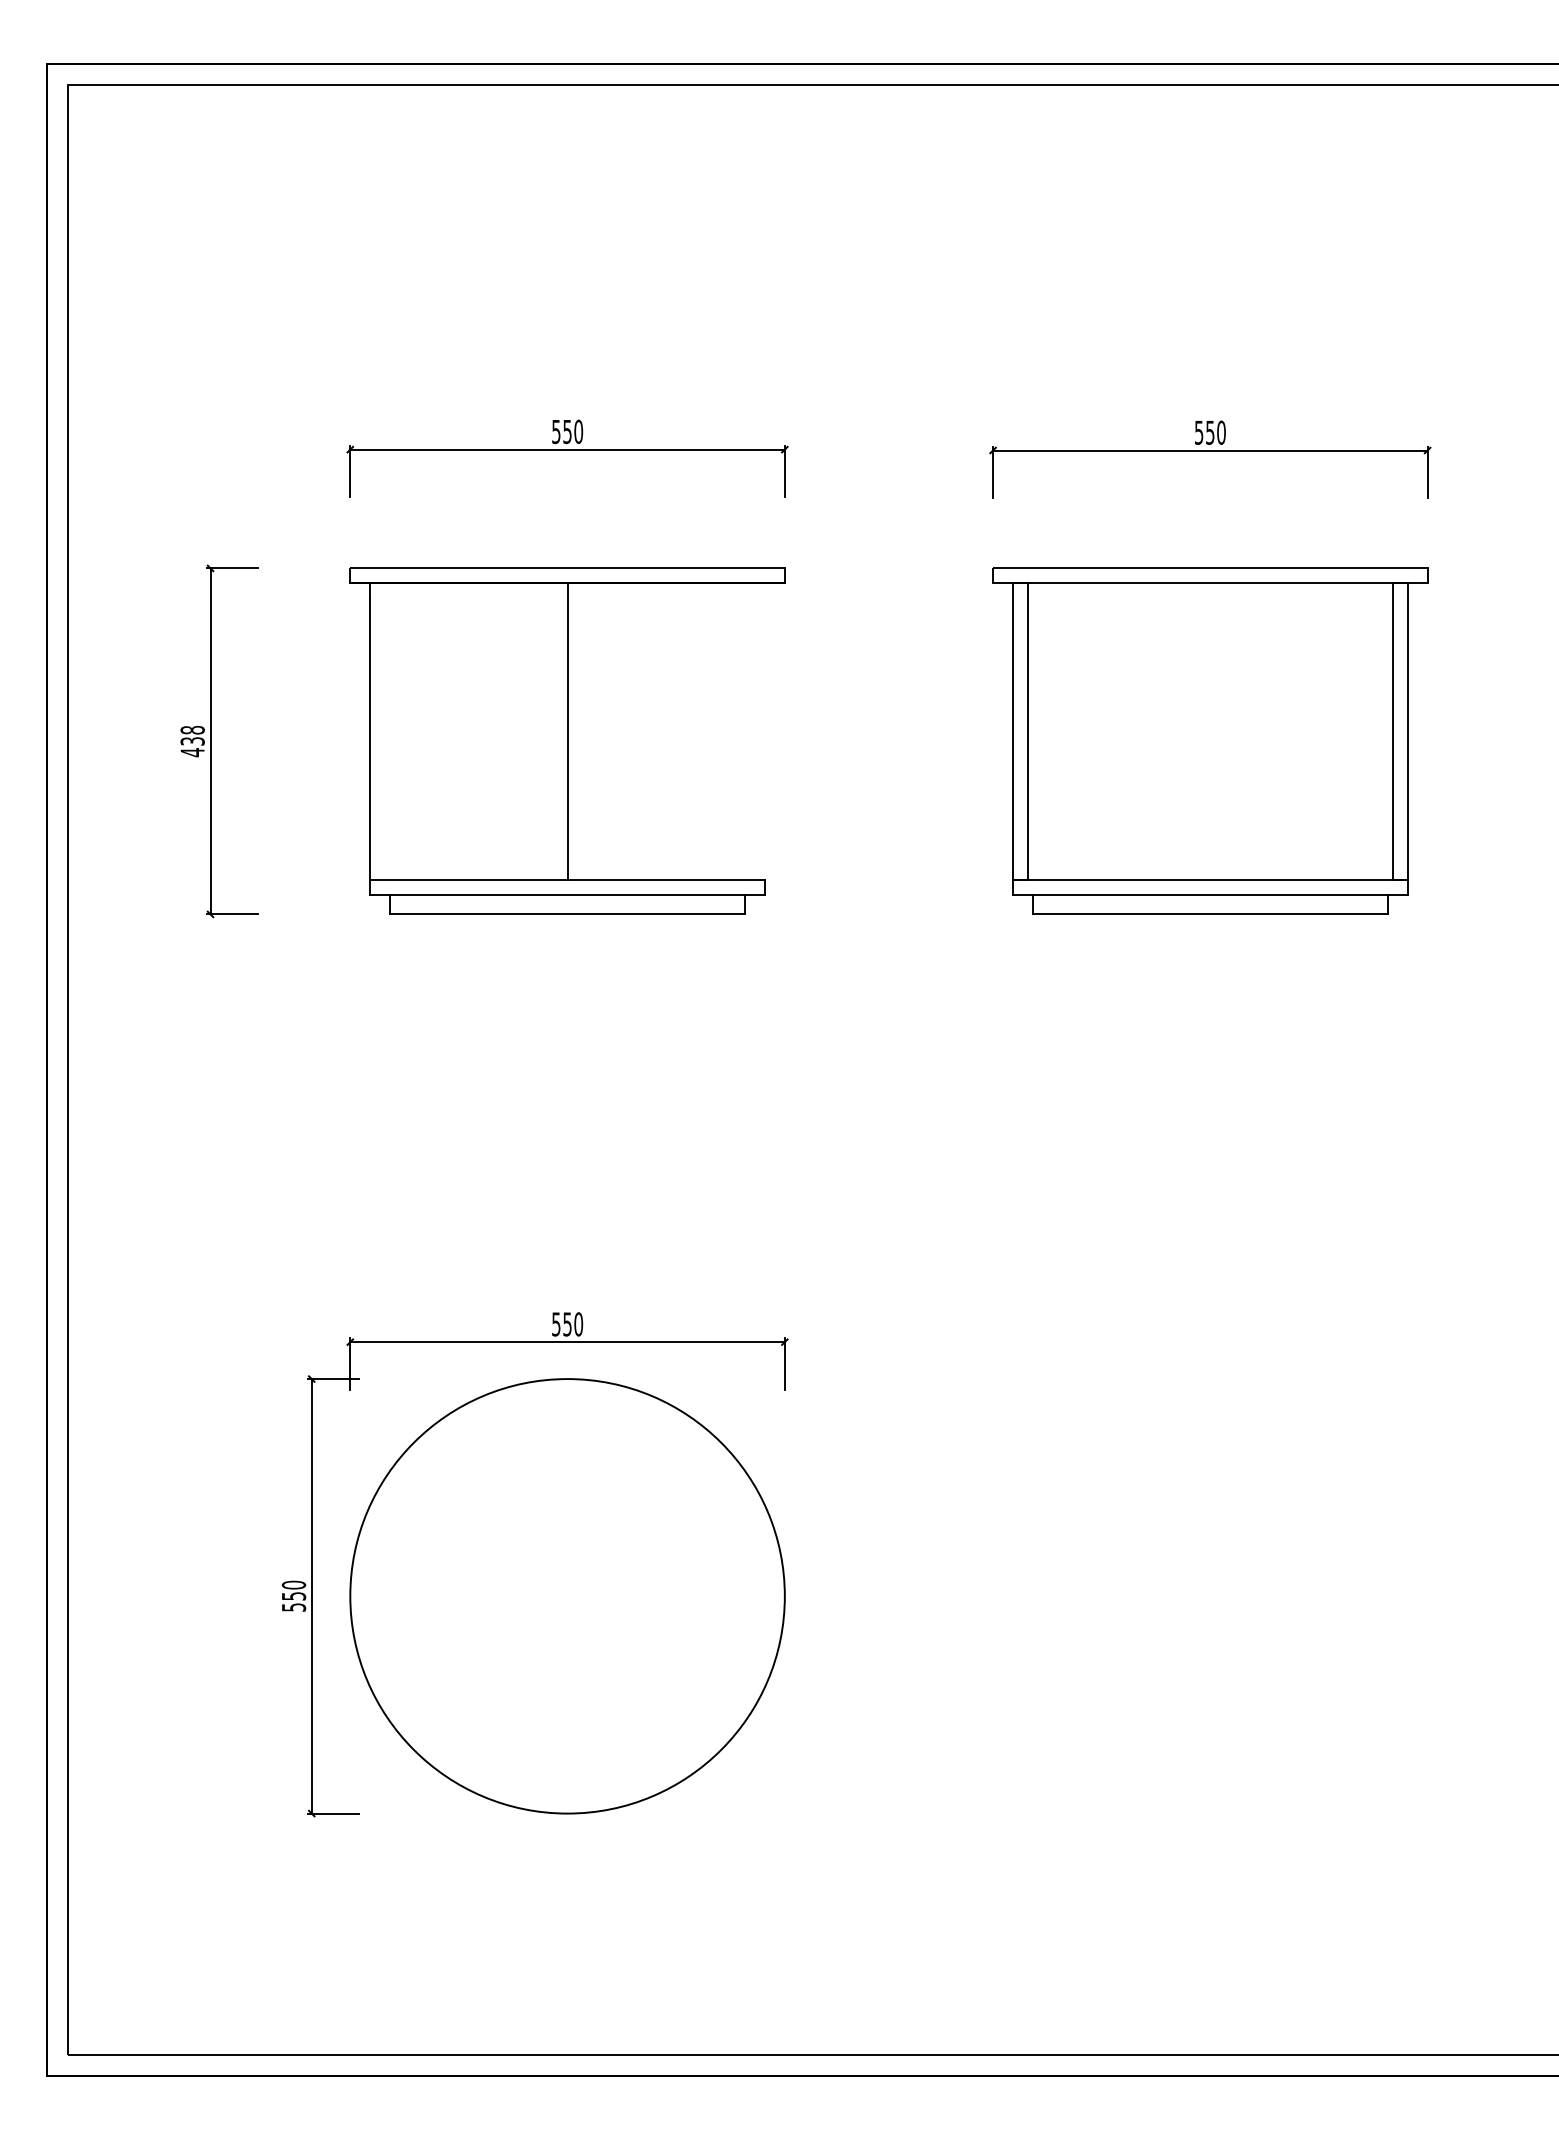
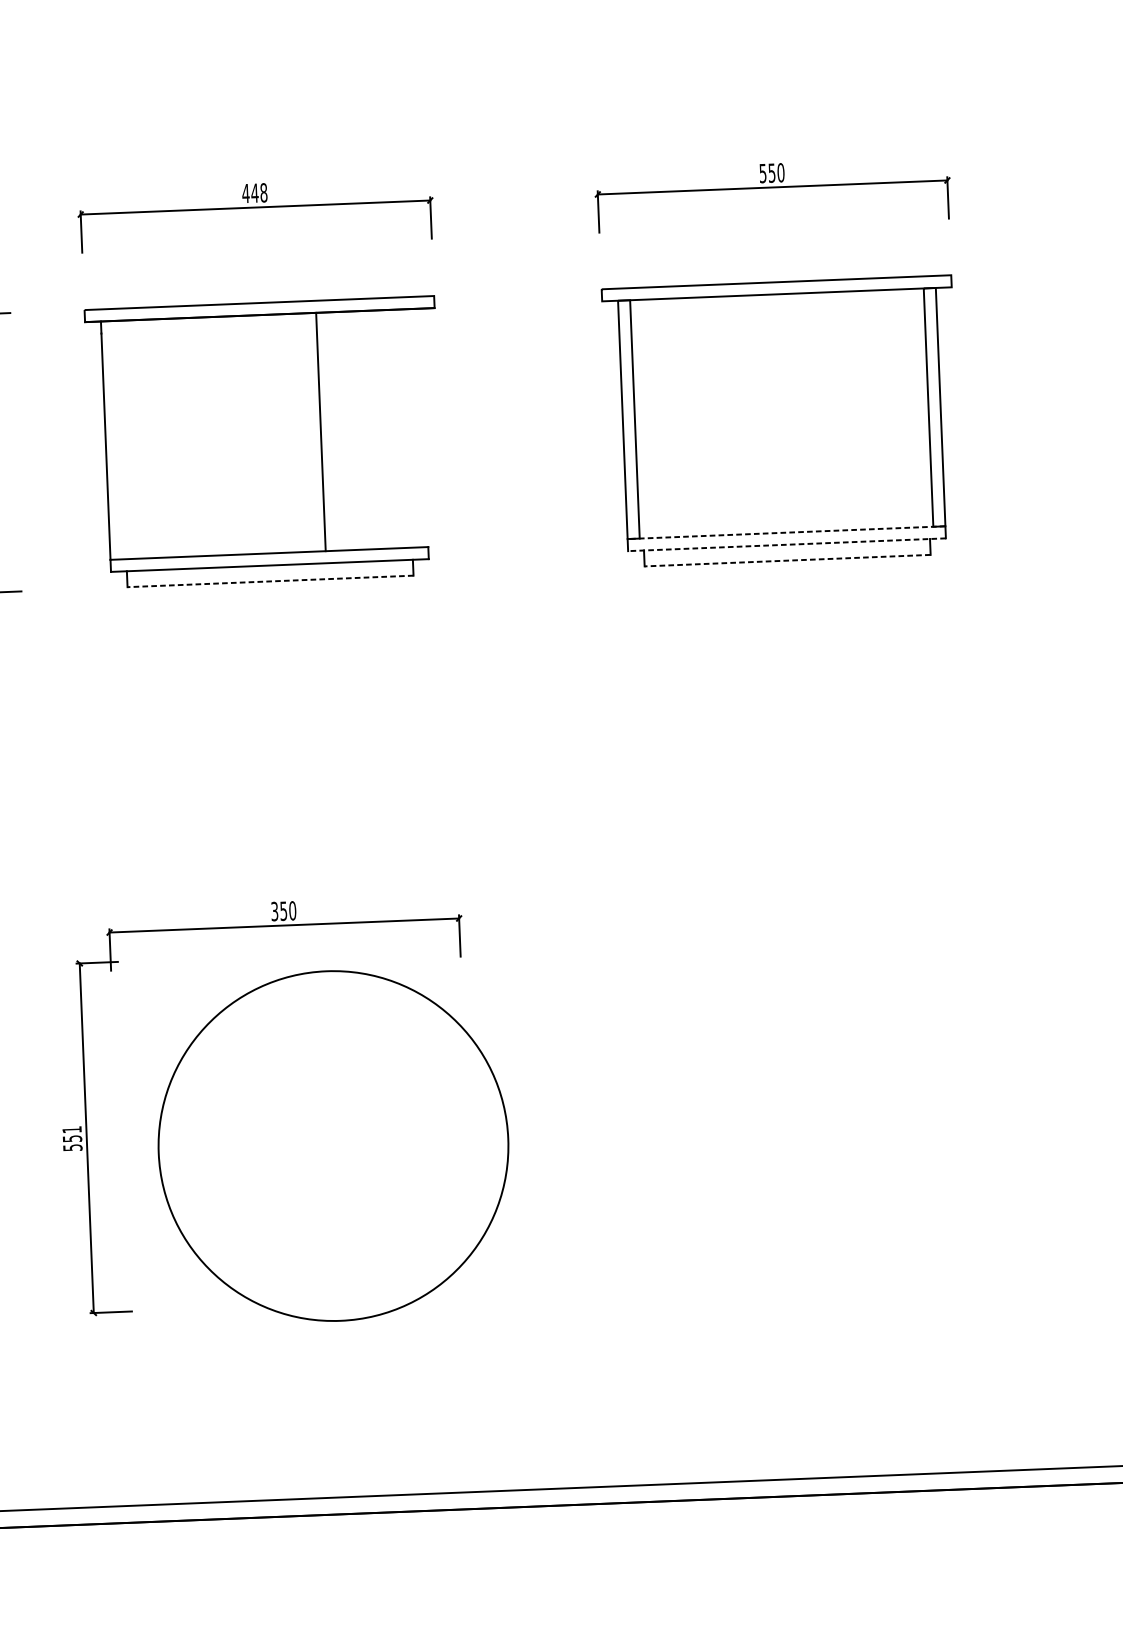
text: (567, 432) -> (254, 193), 550 -> 448
line: (567, 731) -> (320, 432), moved
line: (1210, 879) -> (786, 532), solid -> dashed
line: (1210, 894) -> (787, 544), solid -> dashed
line: (567, 914) -> (270, 581), solid -> dashed
line: (1210, 914) -> (787, 560), solid -> dashed
text: (556, 1323) -> (274, 910), 550 -> 350
text: (293, 1584) -> (71, 1129), 550 -> 551
circle: (567, 1596) -> (333, 1146), moved

